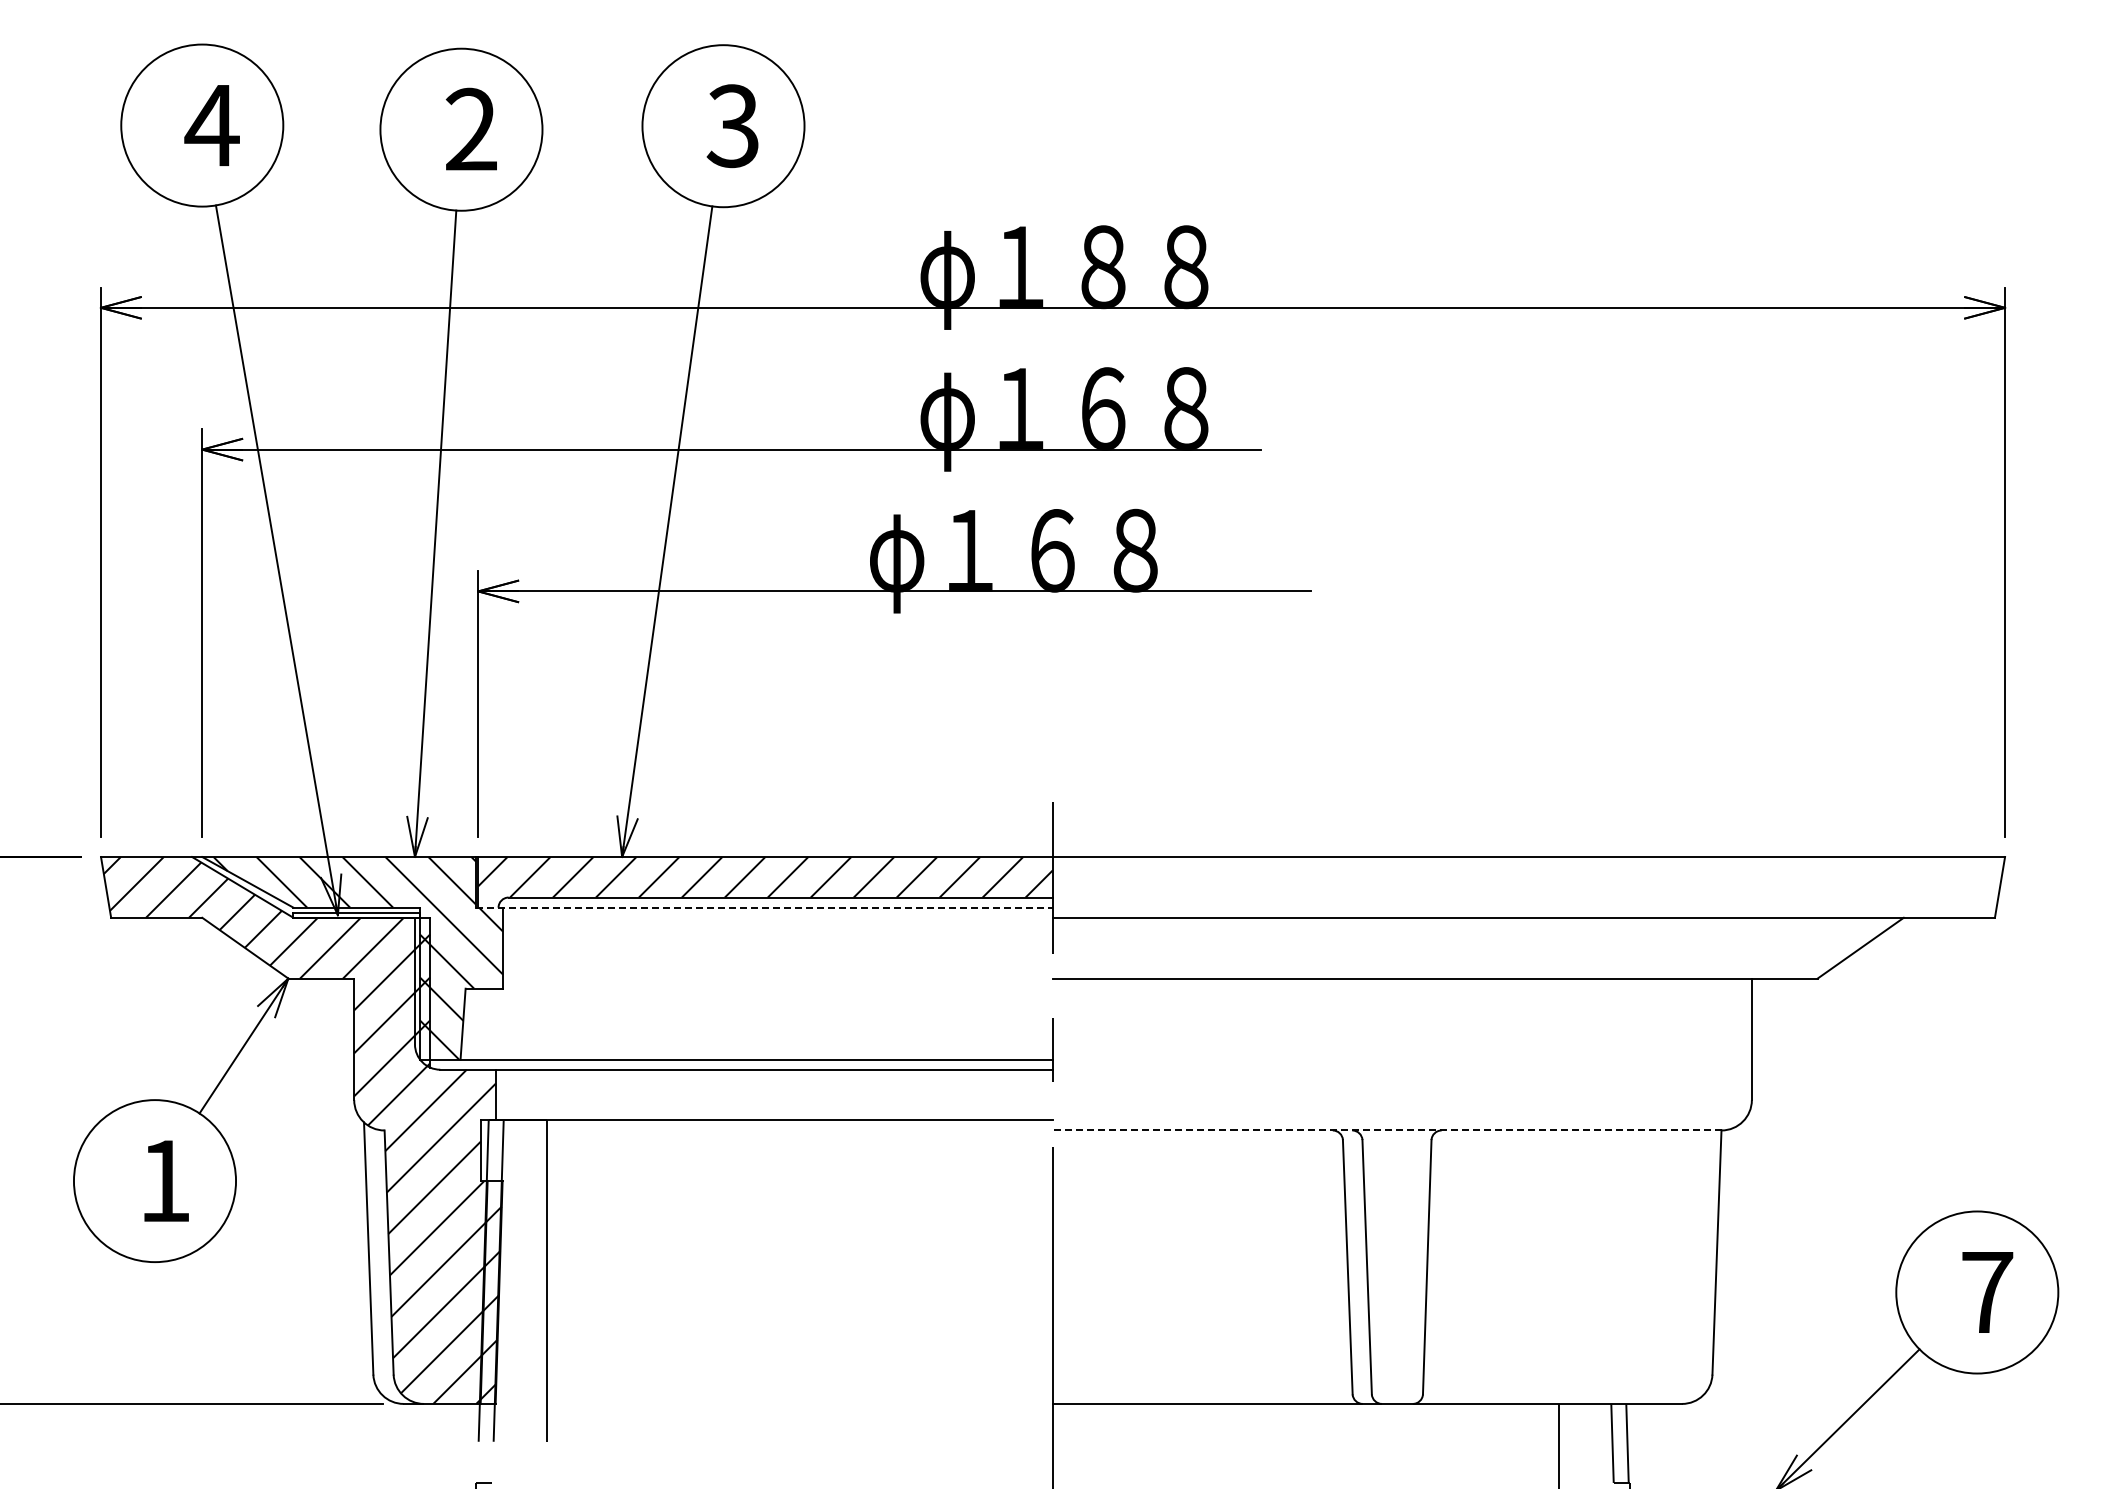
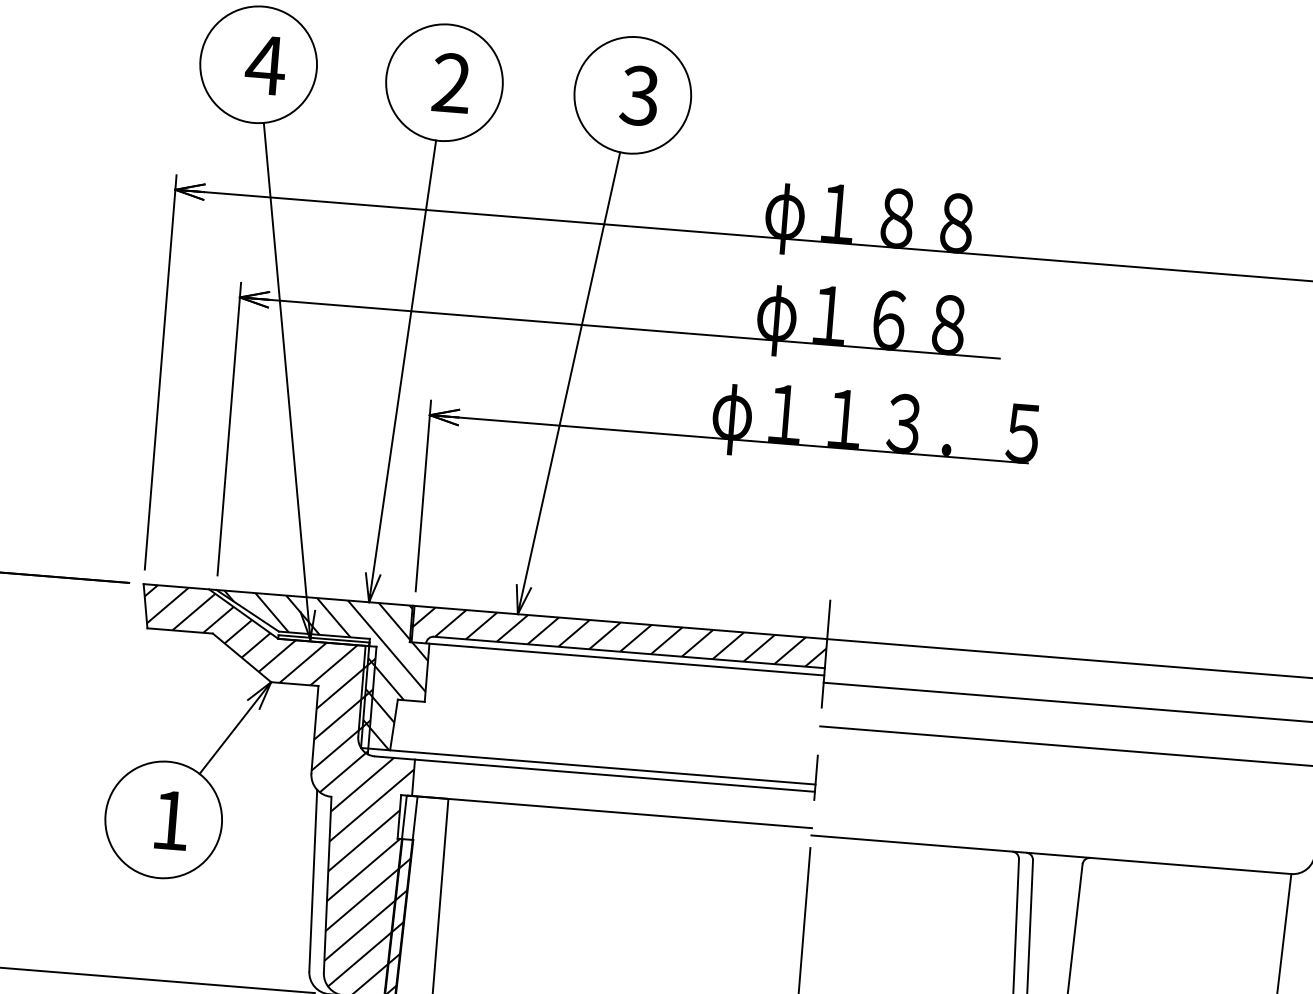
text: (1176, 550) -> (933, 426), φ１６８ -> φ１１３．５
line: (764, 907) -> (617, 658), dashed -> solid
line: (1386, 1130) -> (1050, 854), dashed -> solid

